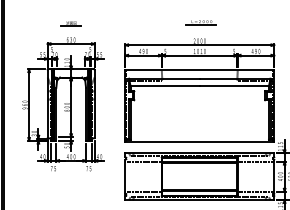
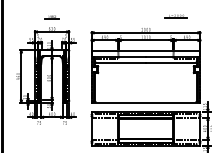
part: (200, 22) -> (175, 16), moved

